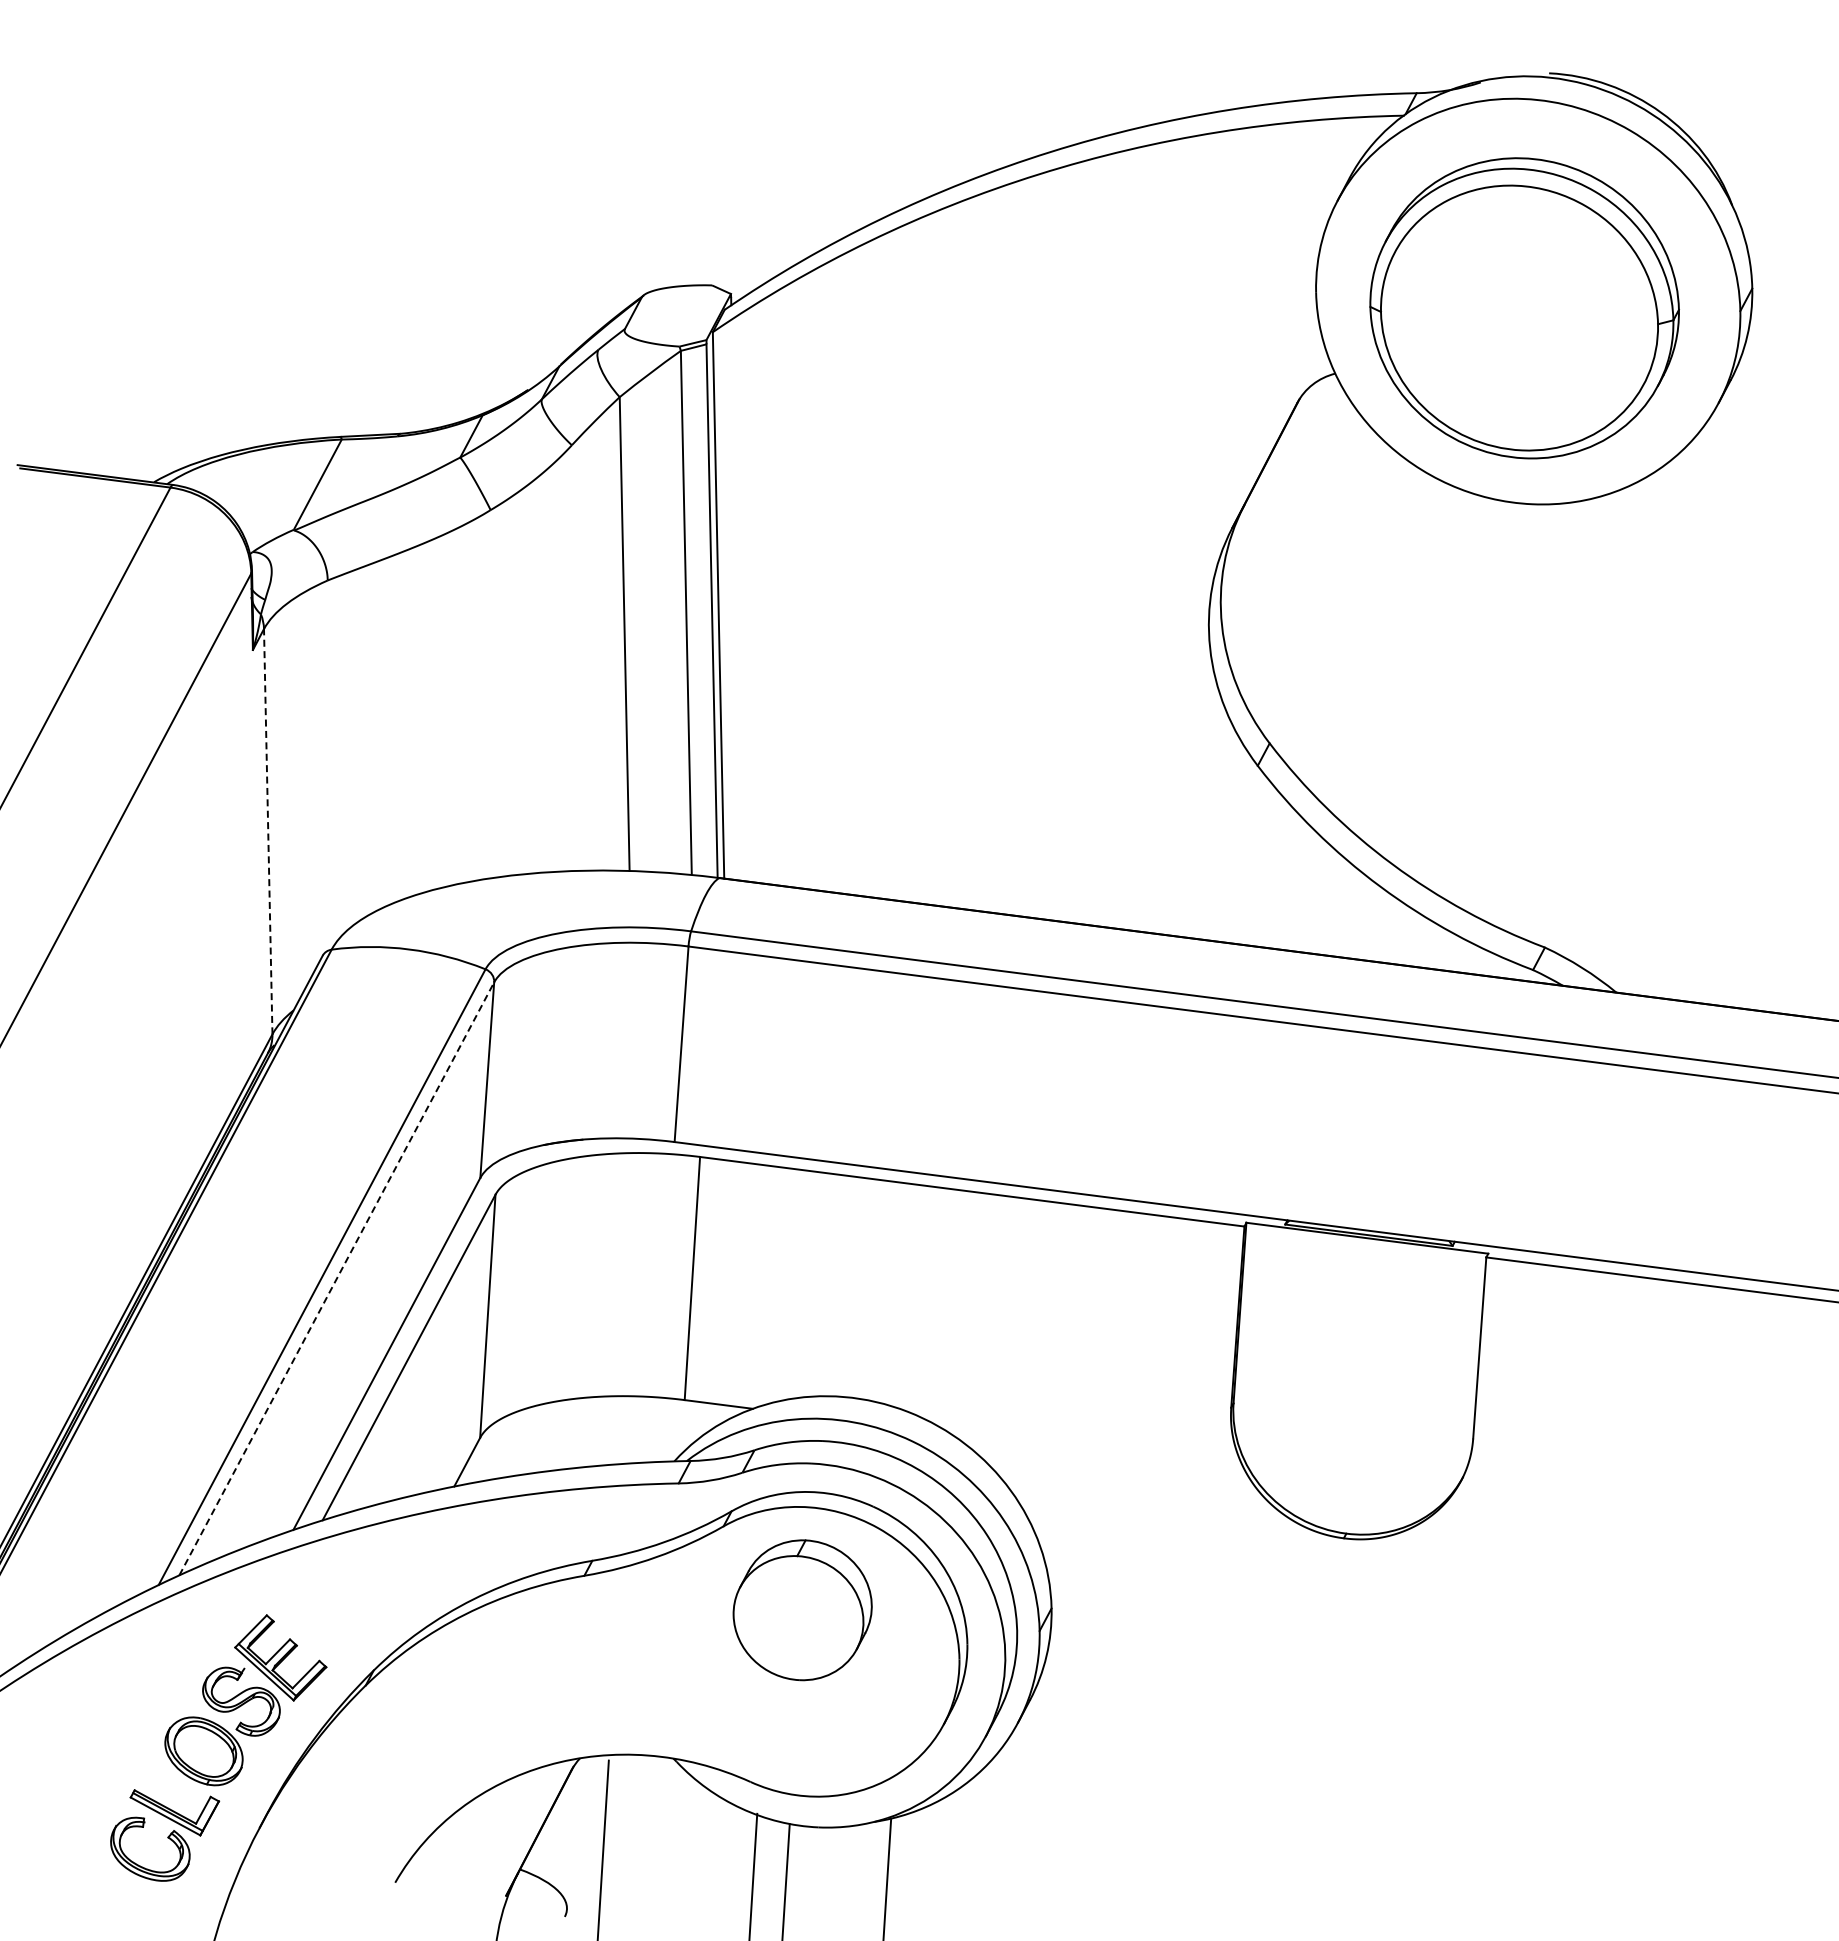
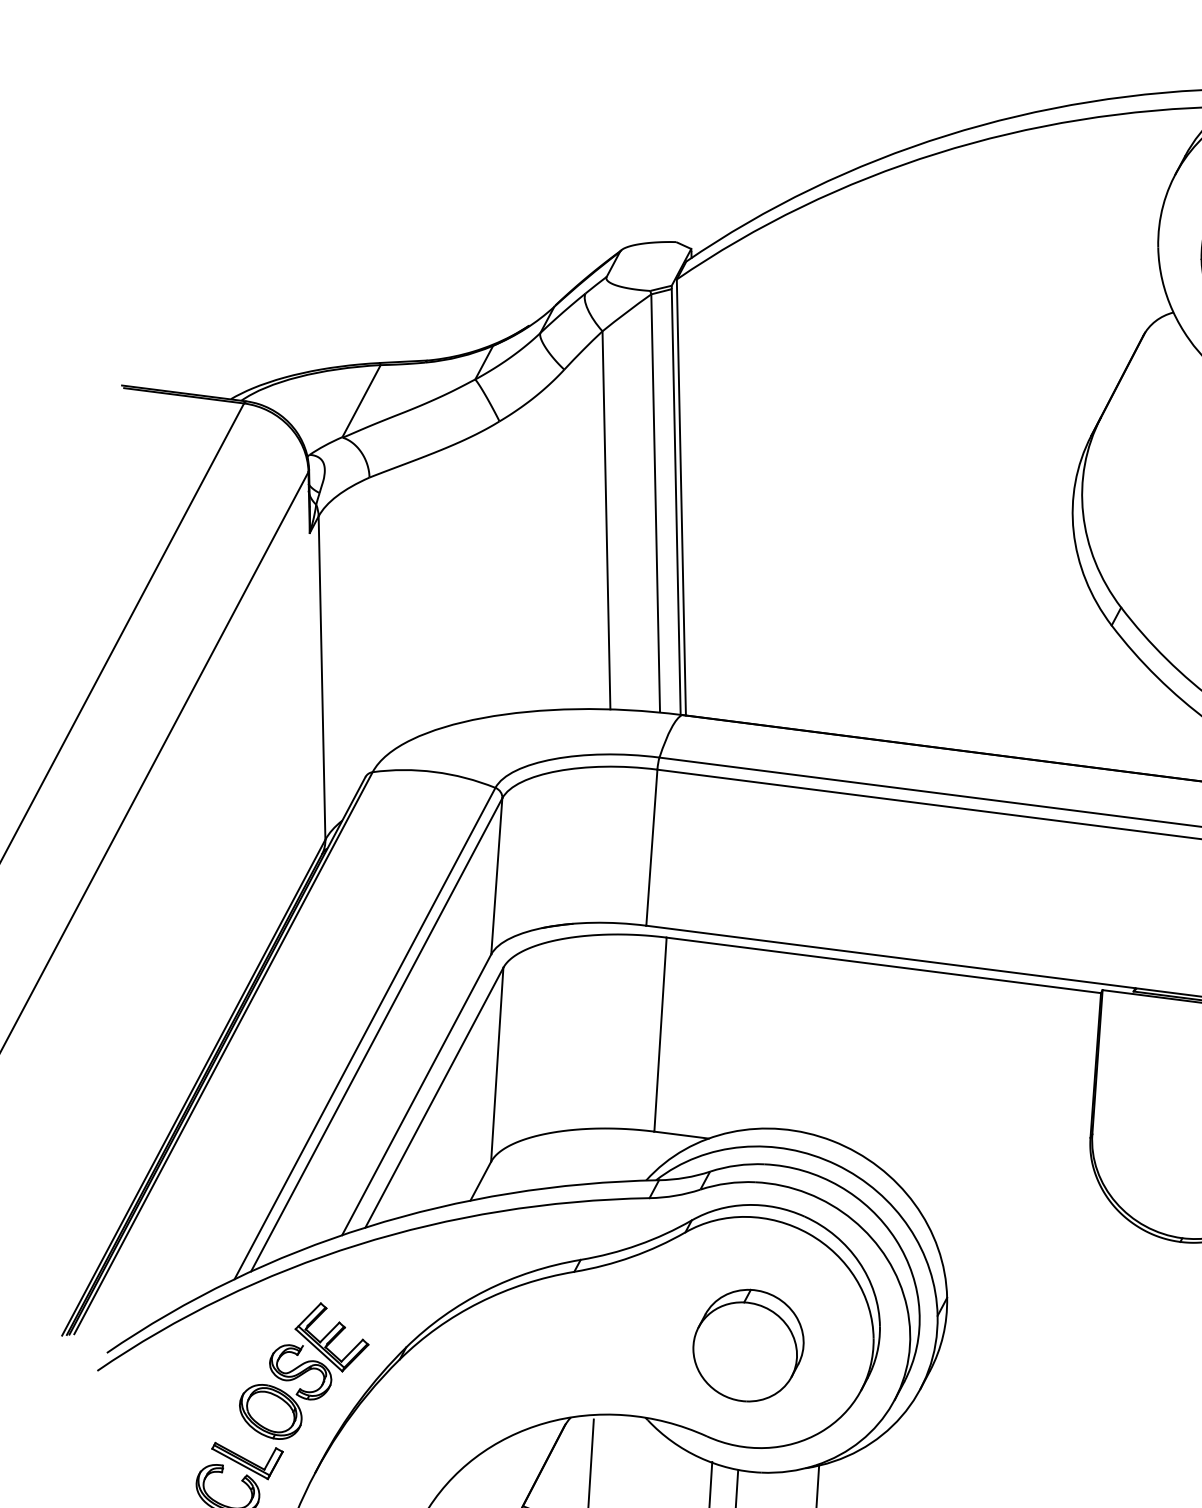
line: (268, 831) -> (322, 677), dashed -> solid
line: (336, 1278) -> (376, 1034), dashed -> solid
part: (802, 1610) -> (748, 1345), moved

